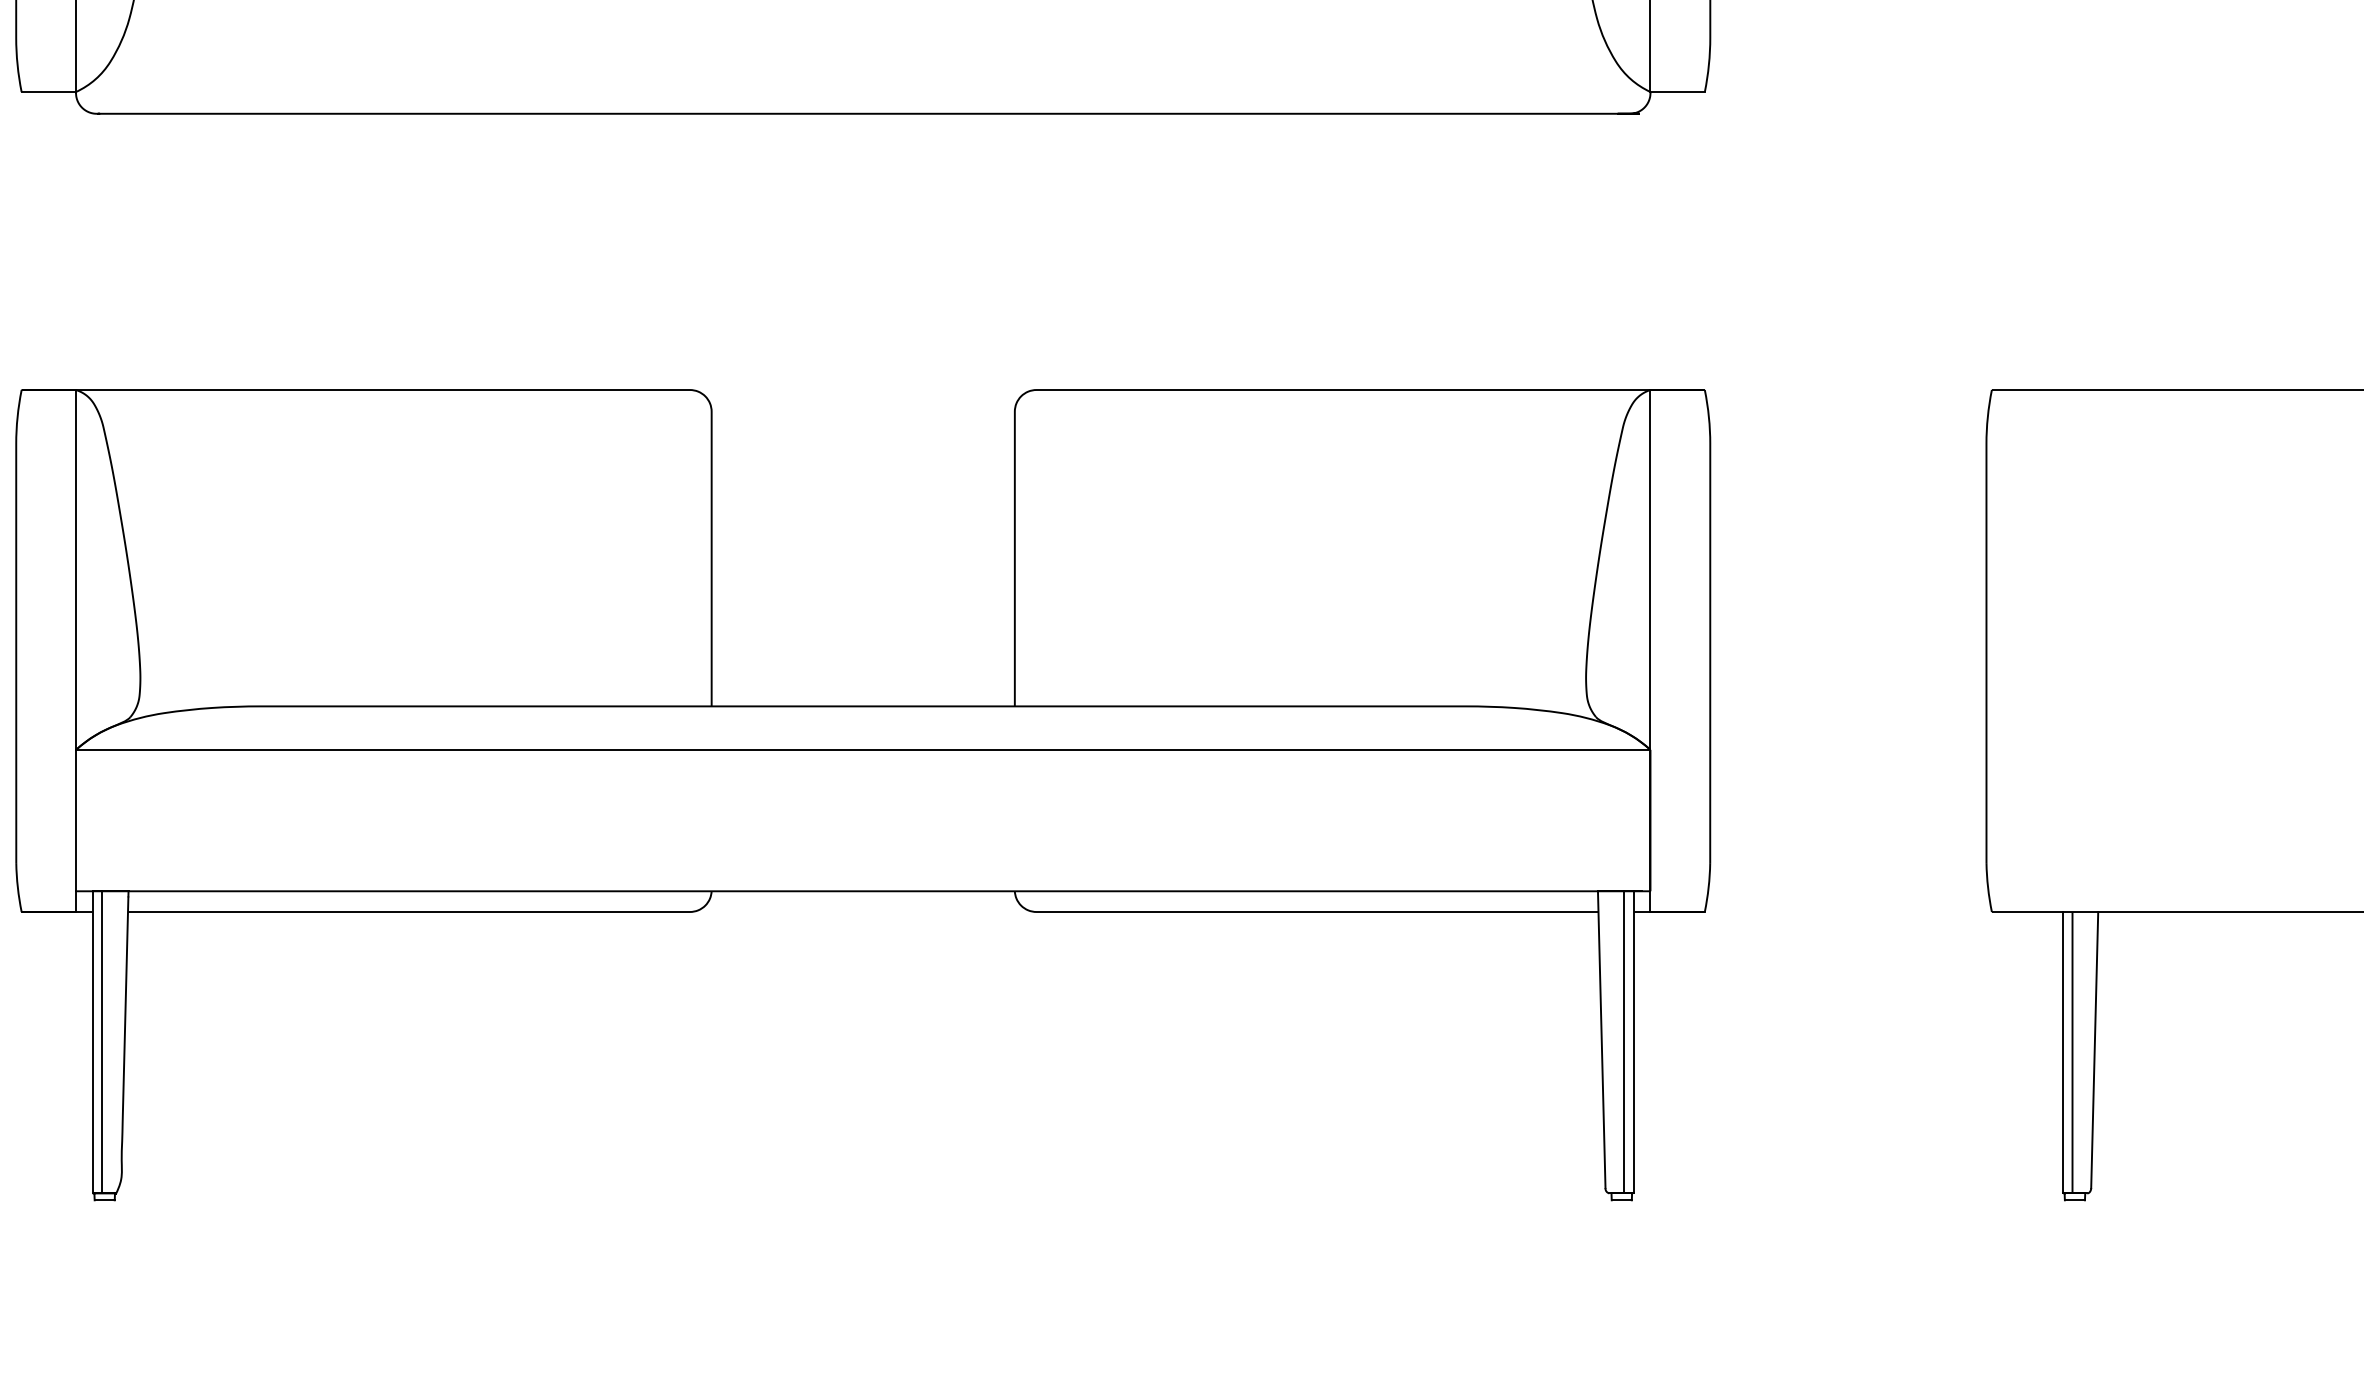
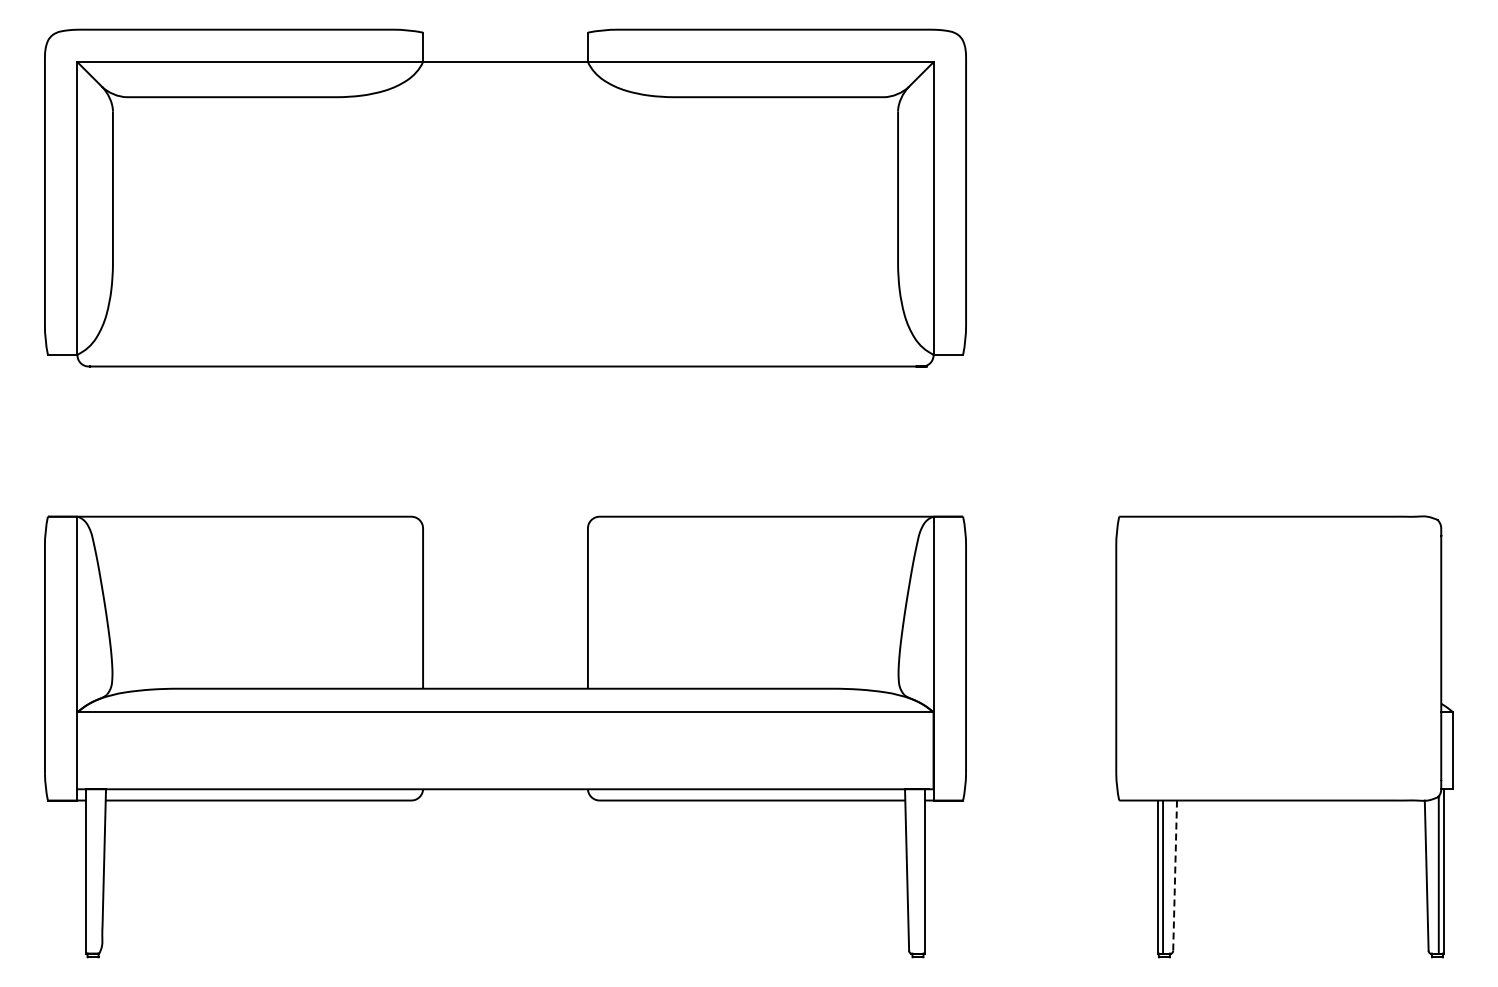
line: (101, 1042) -> (91, 871), removed
line: (1624, 1042) -> (919, 871), removed
line: (2095, 1051) -> (1175, 876), solid -> dashed

